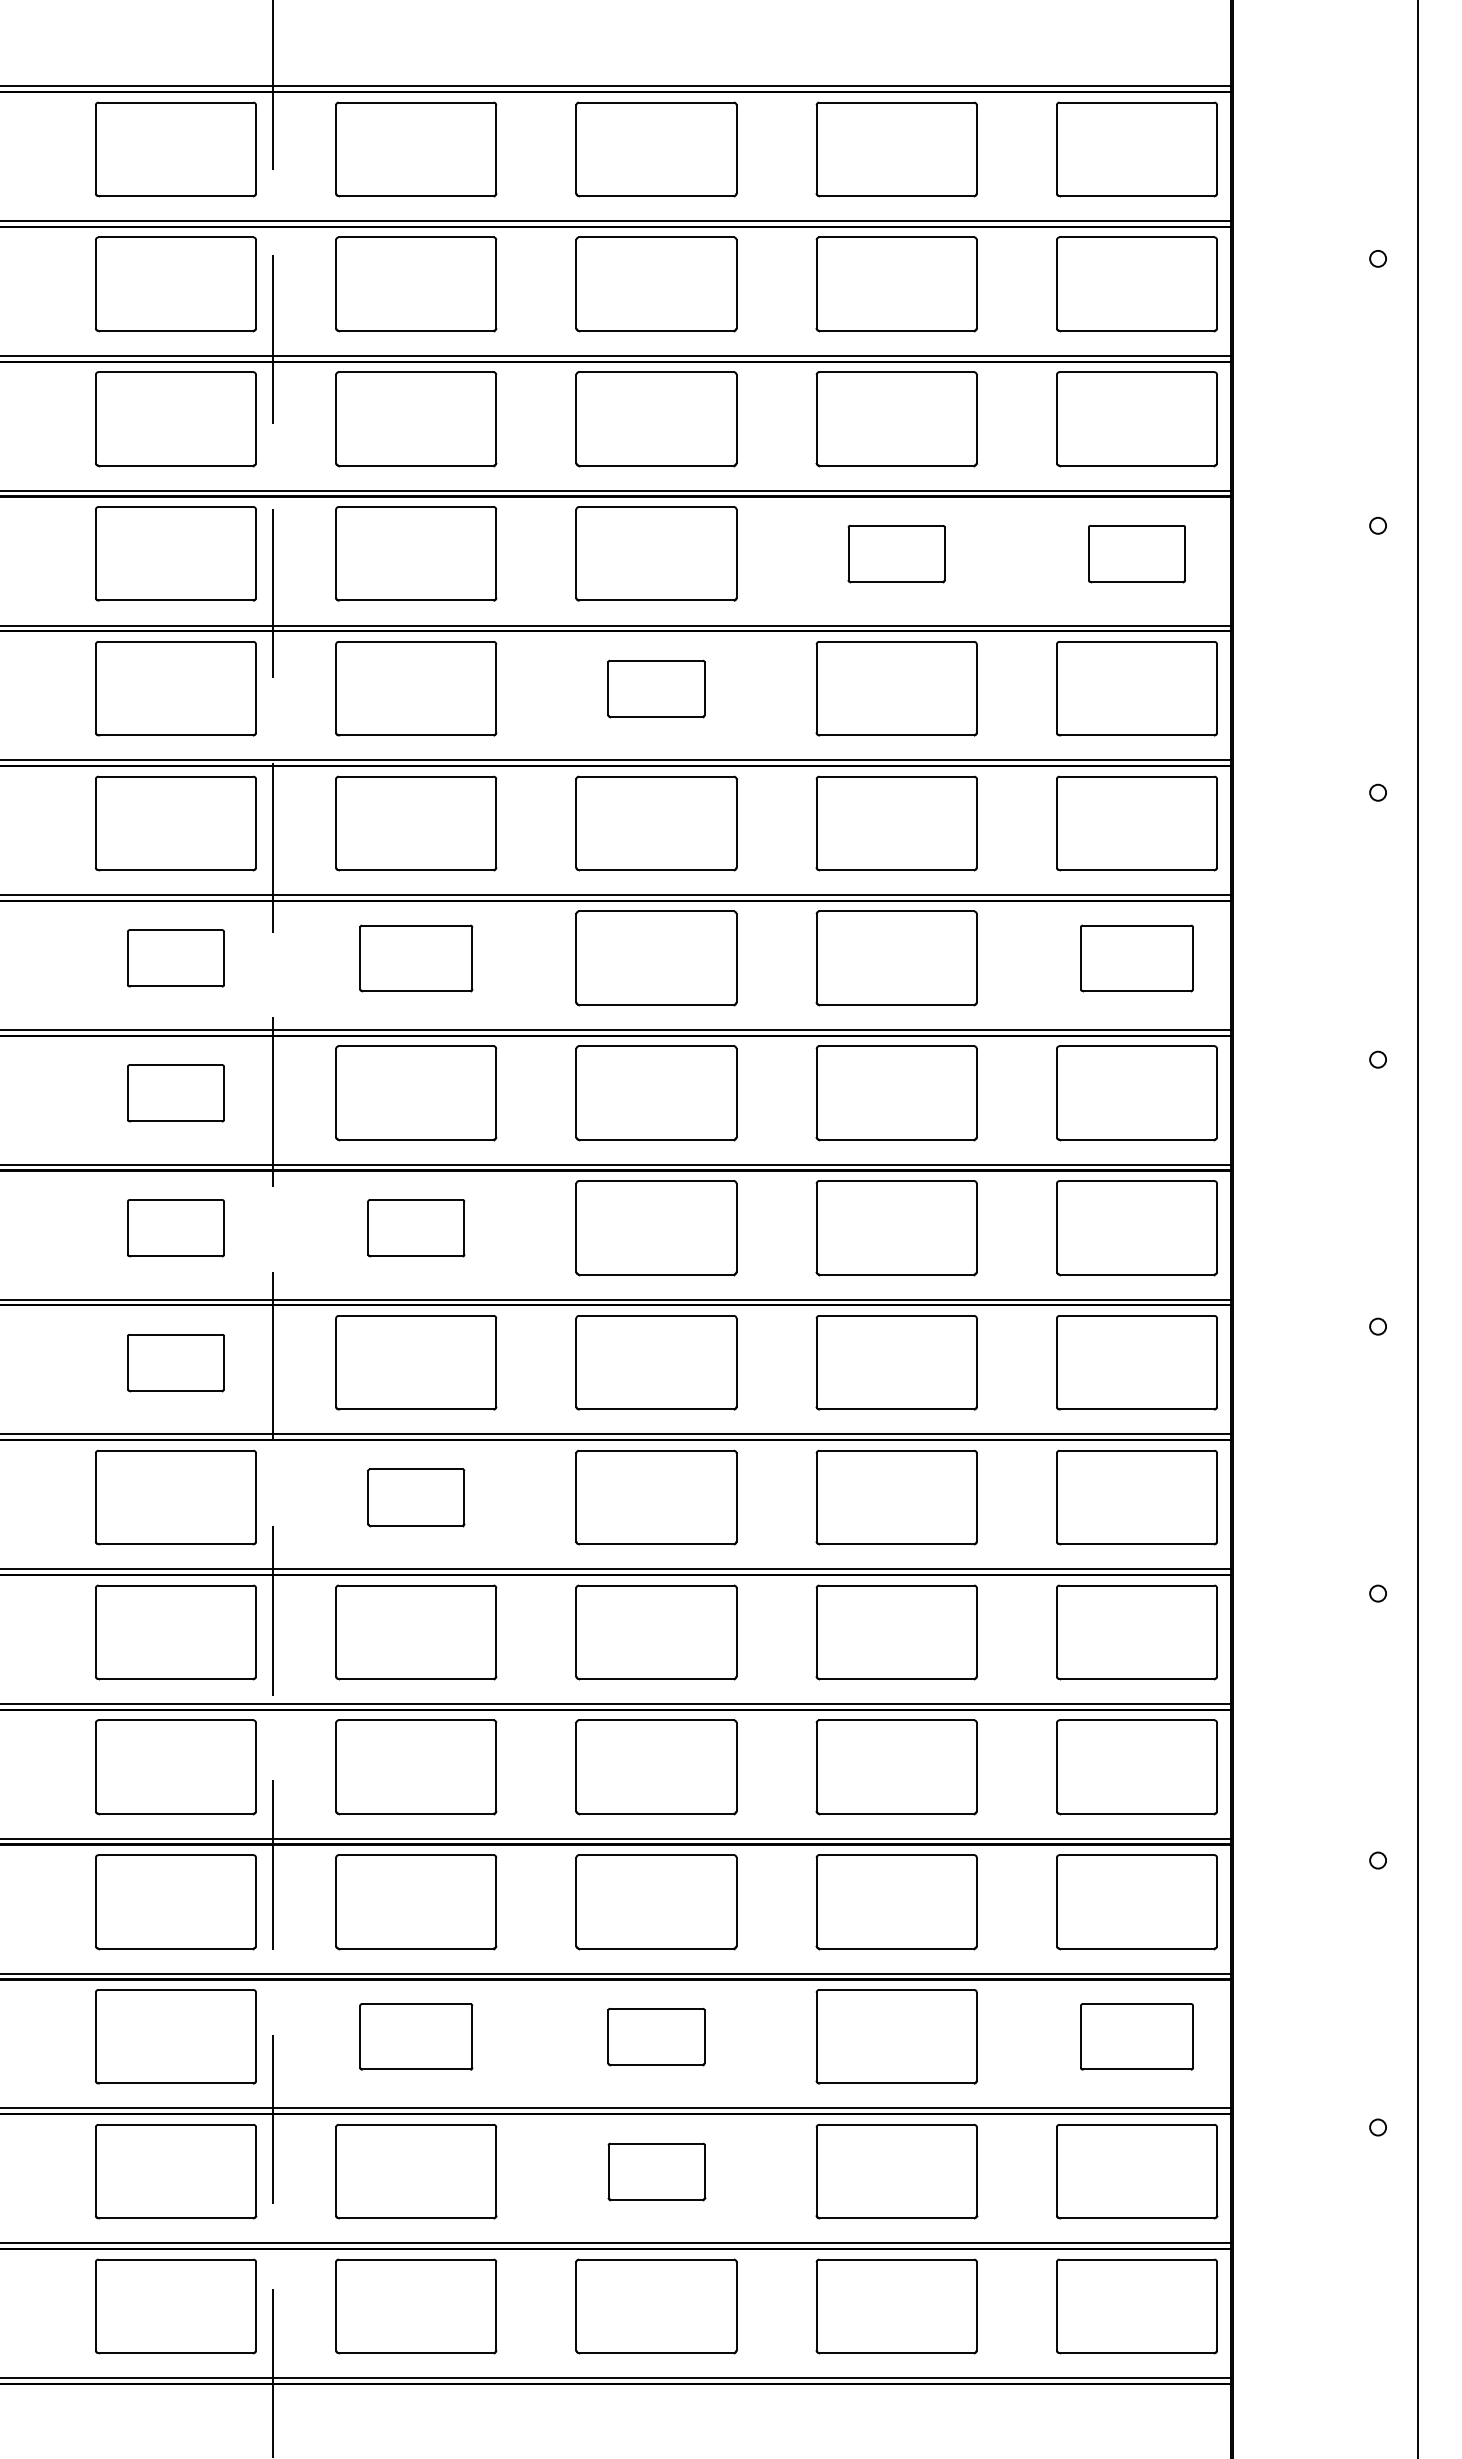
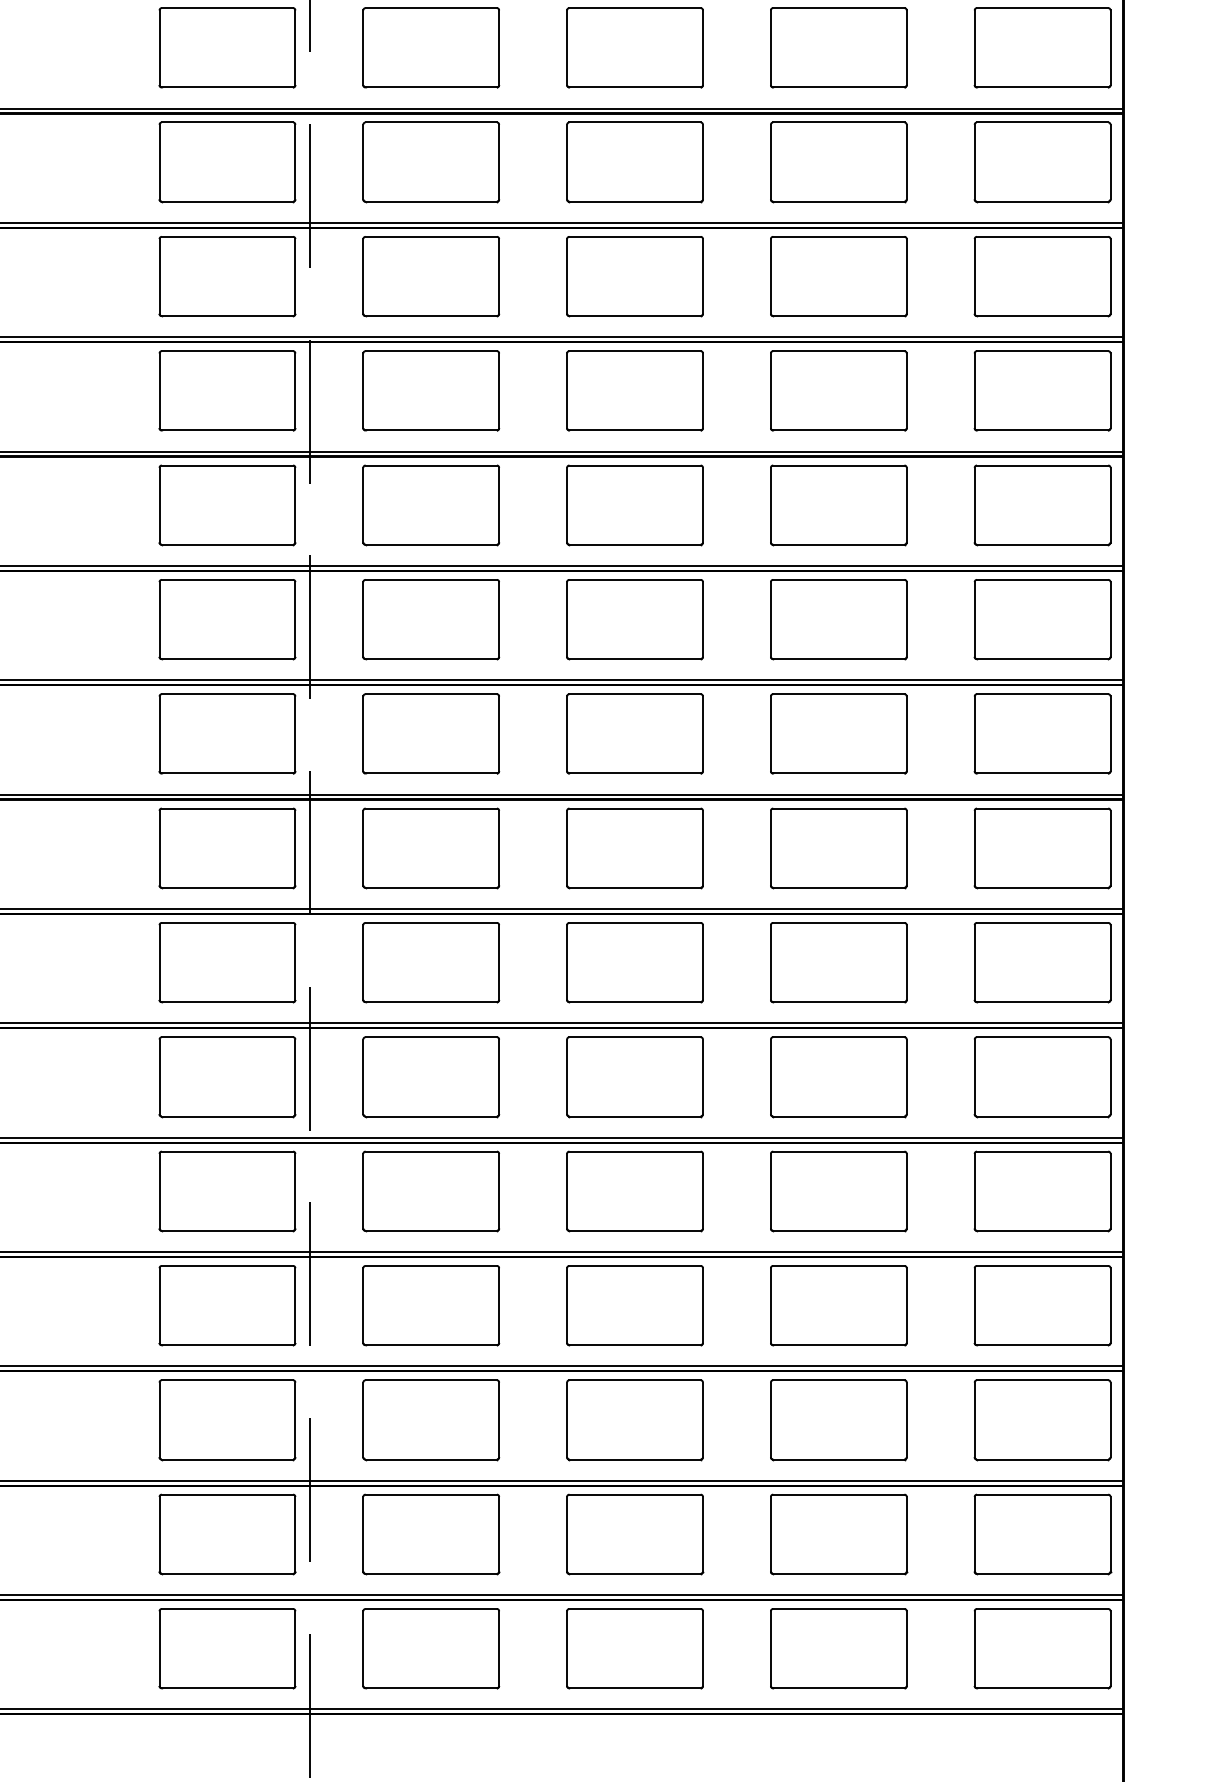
part: (896, 553) -> (838, 161), size x1.67
part: (1136, 553) -> (1042, 161), size x1.67
part: (656, 688) -> (635, 276), size x1.67
part: (175, 958) -> (227, 505), size x1.67
part: (416, 958) -> (431, 505), size x1.43
part: (1136, 958) -> (1042, 505), size x1.43
part: (175, 1093) -> (227, 619), size x1.67
part: (175, 1228) -> (227, 734), size x1.67
part: (416, 1228) -> (431, 734), size x1.67
part: (175, 1362) -> (227, 848), size x1.67
part: (416, 1497) -> (431, 962), size x1.67
part: (416, 2036) -> (431, 1419), size x1.43
part: (656, 2036) -> (635, 1419), size x1.67
part: (1136, 2036) -> (1042, 1419), size x1.43
part: (656, 2171) -> (635, 1534), size x1.67

